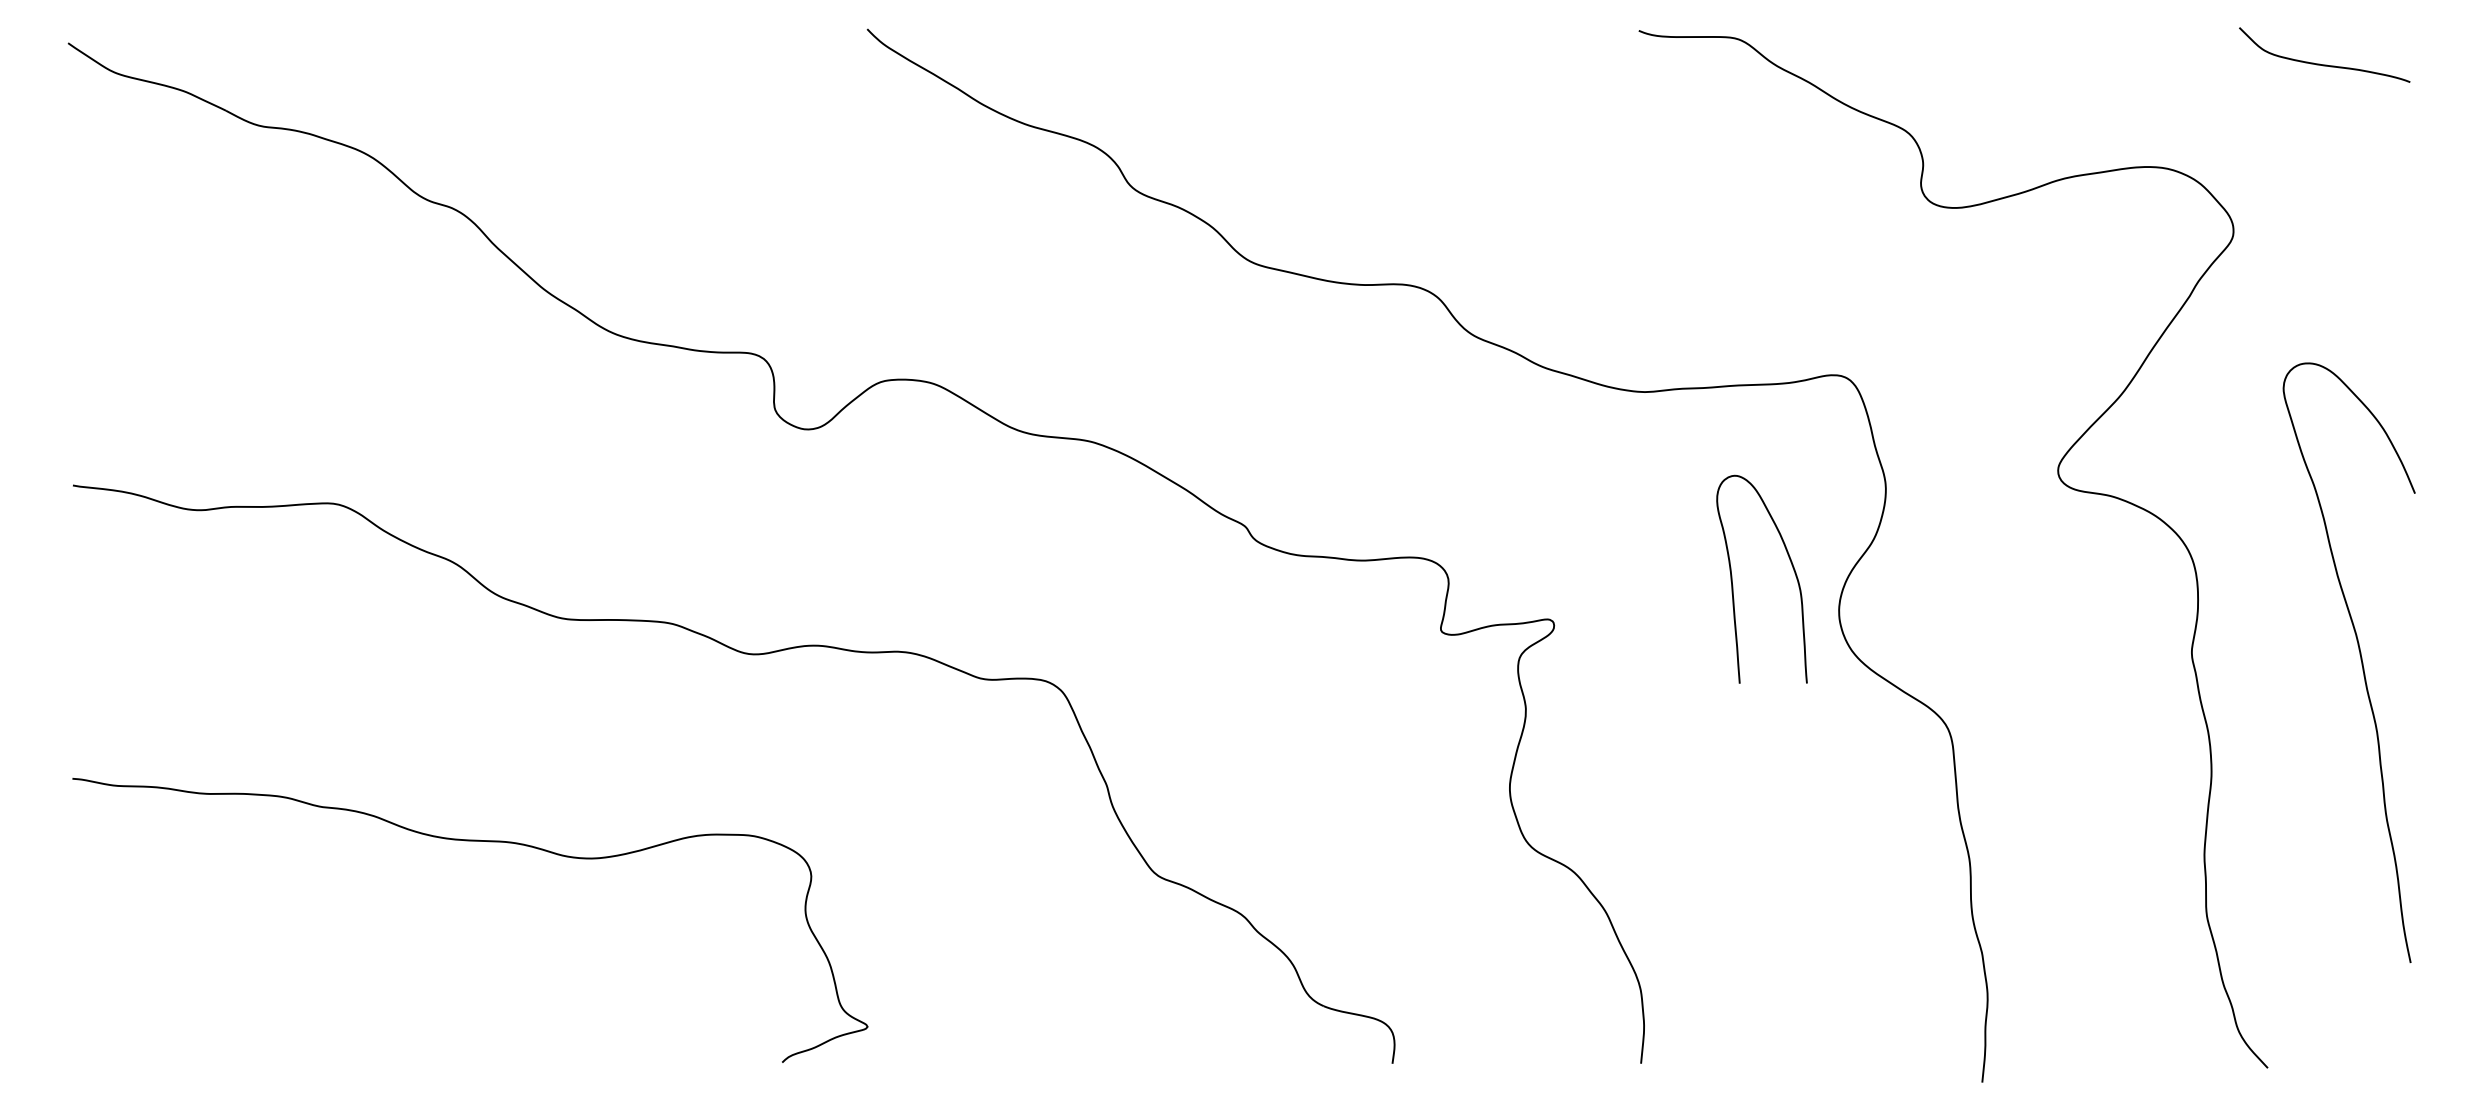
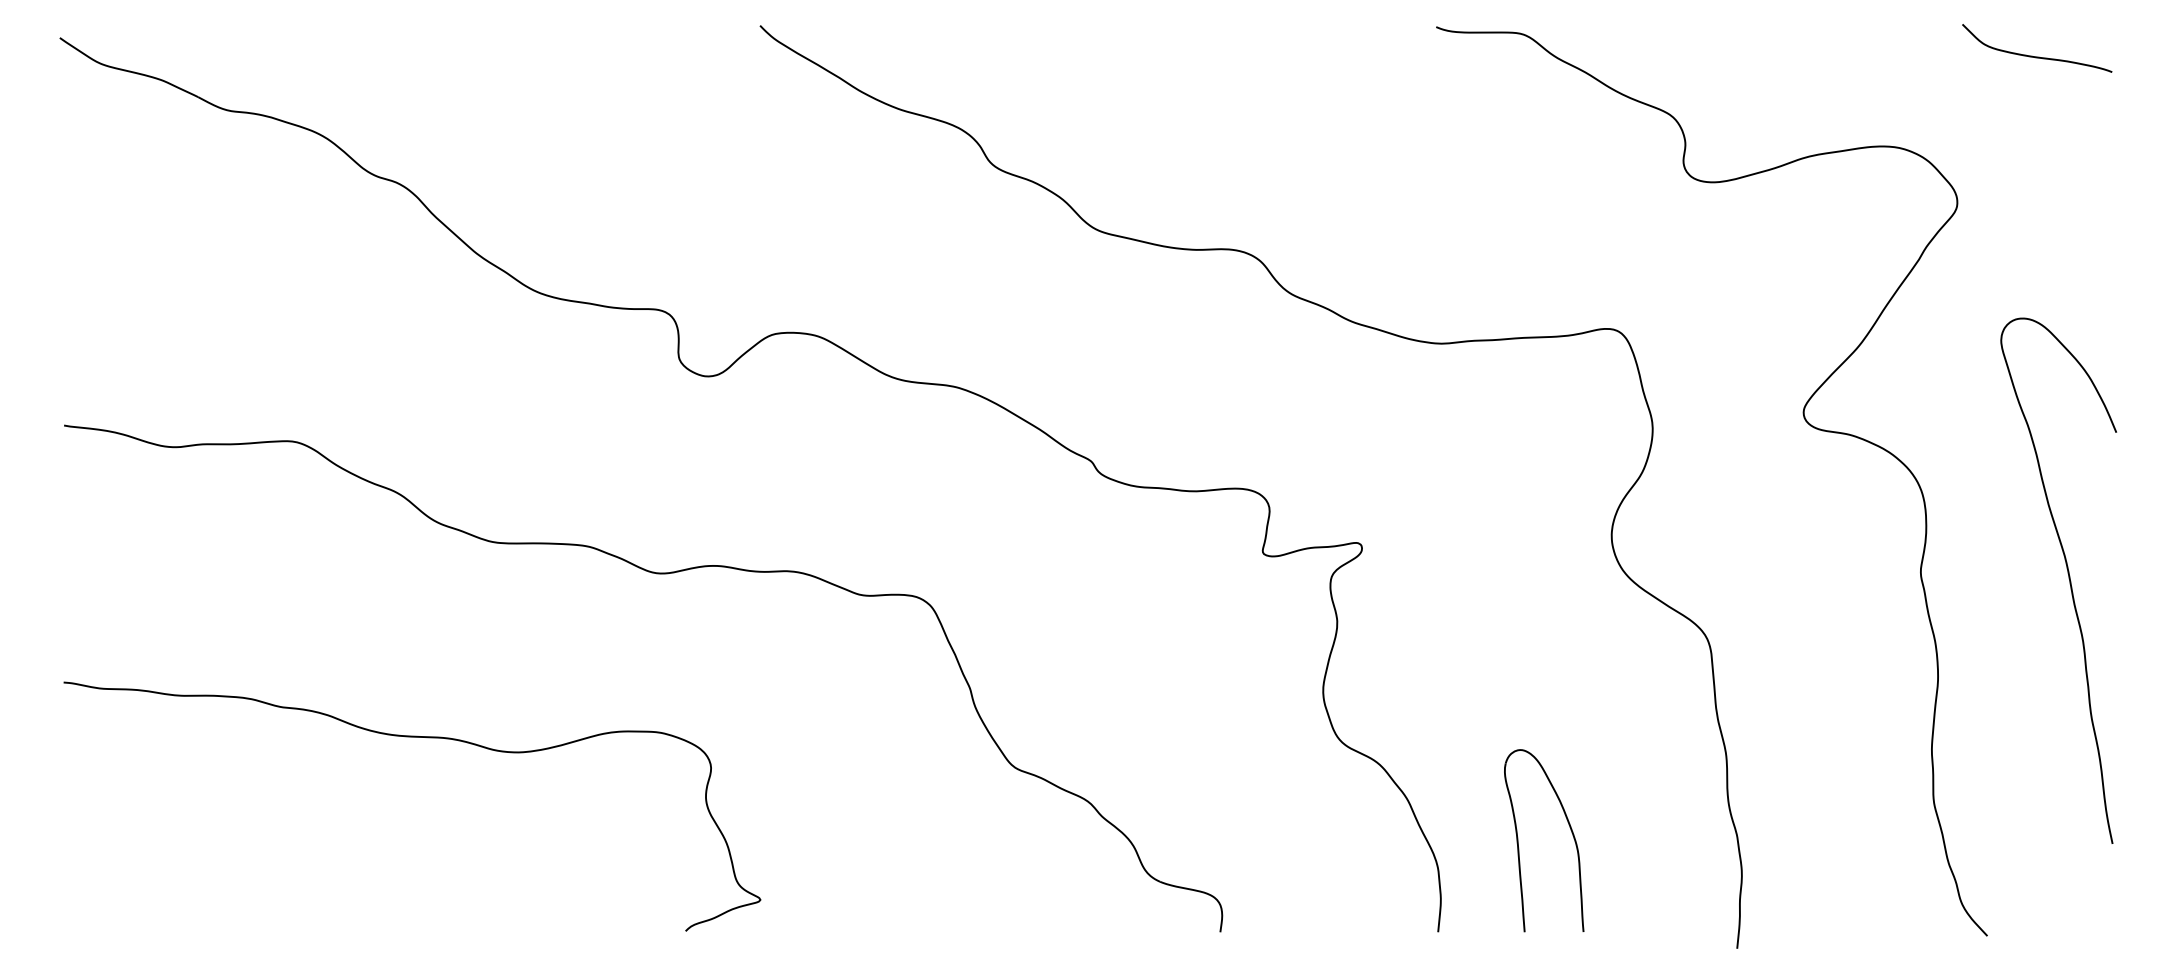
part: (1732, 579) -> (1518, 840), moved

